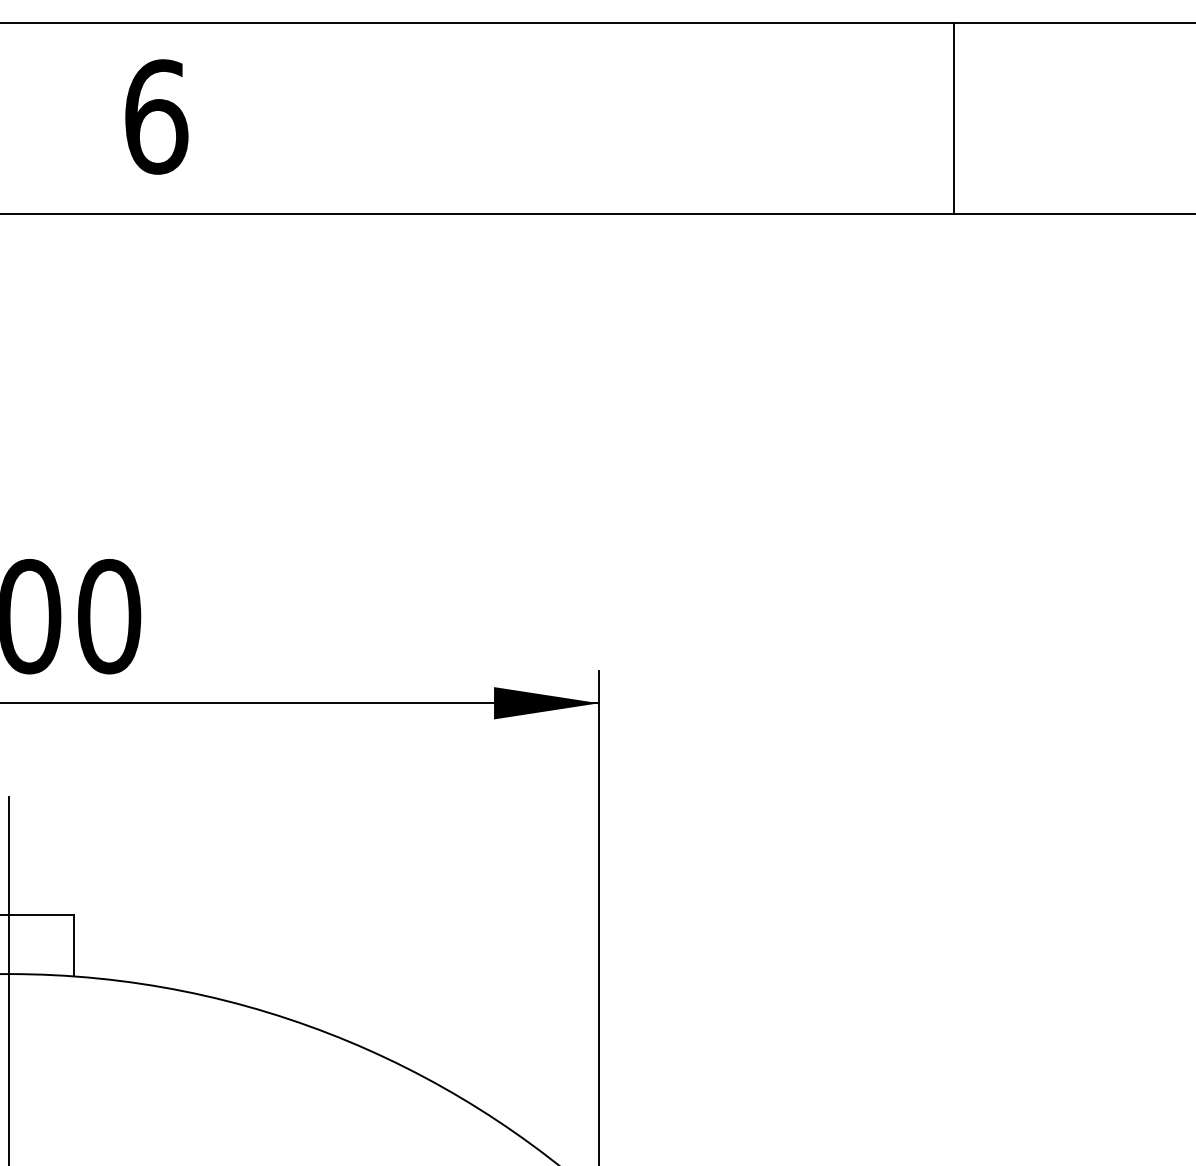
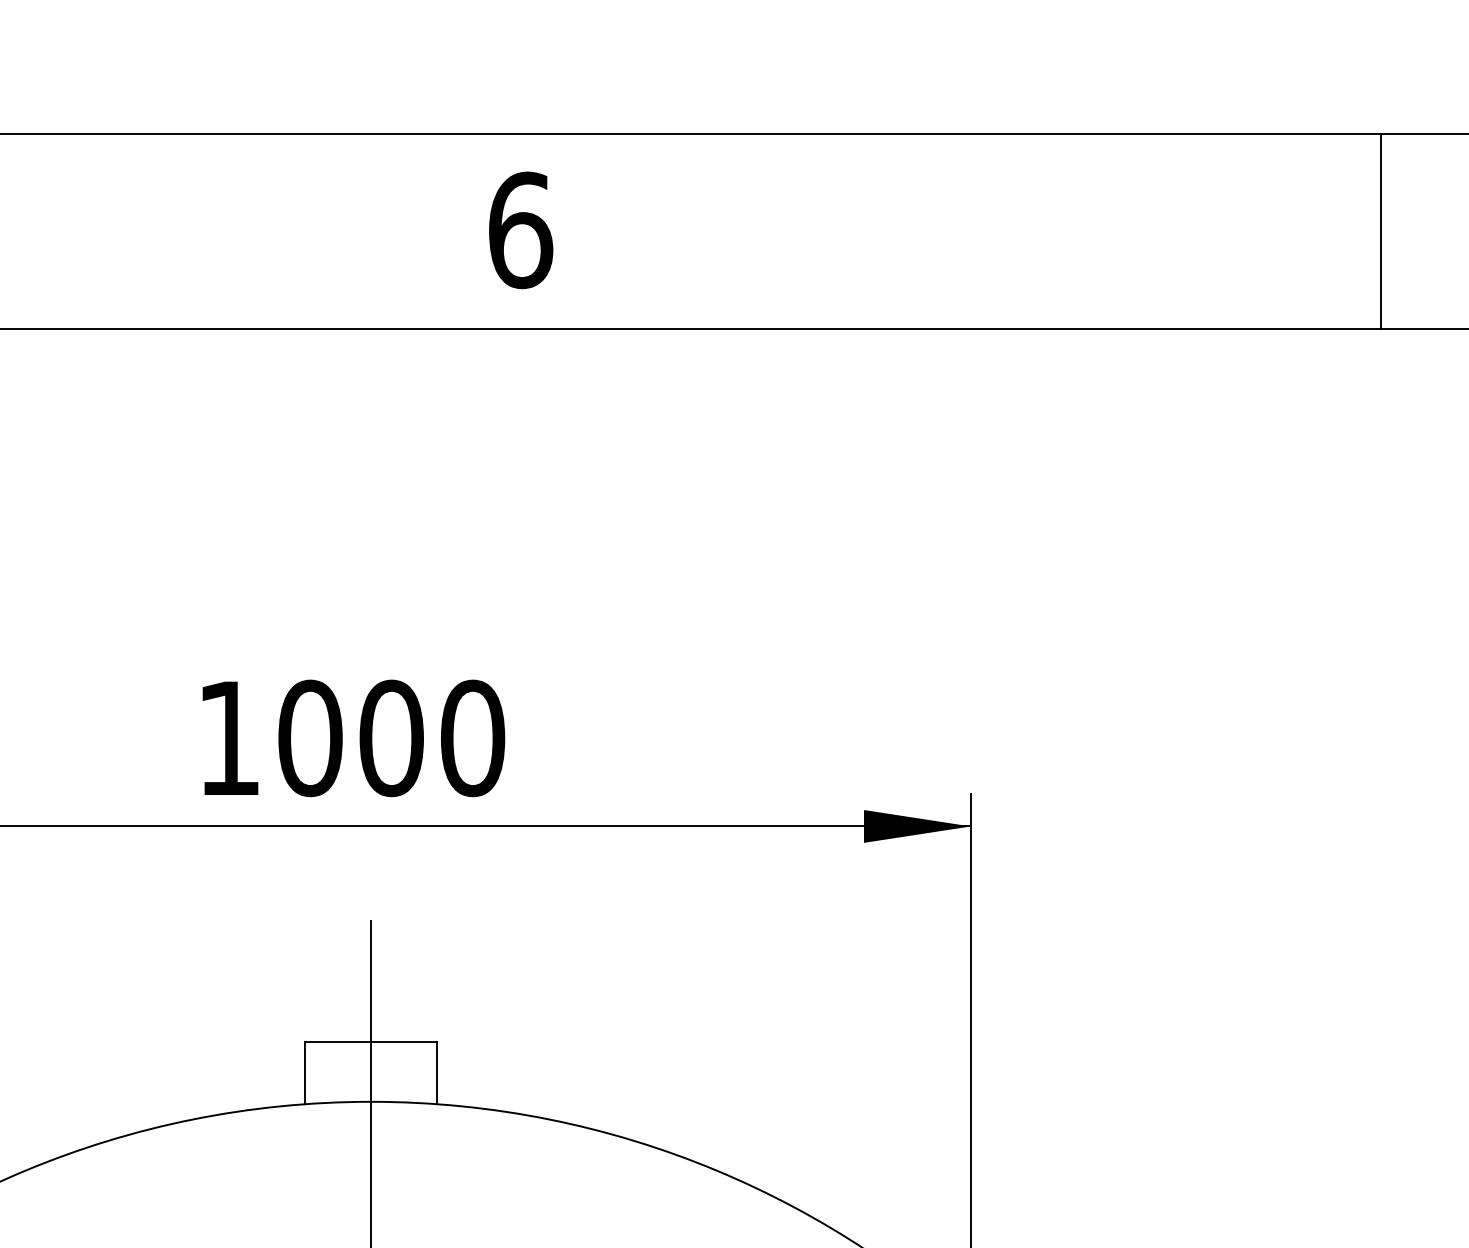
line: (953, 118) -> (1381, 231), moved

